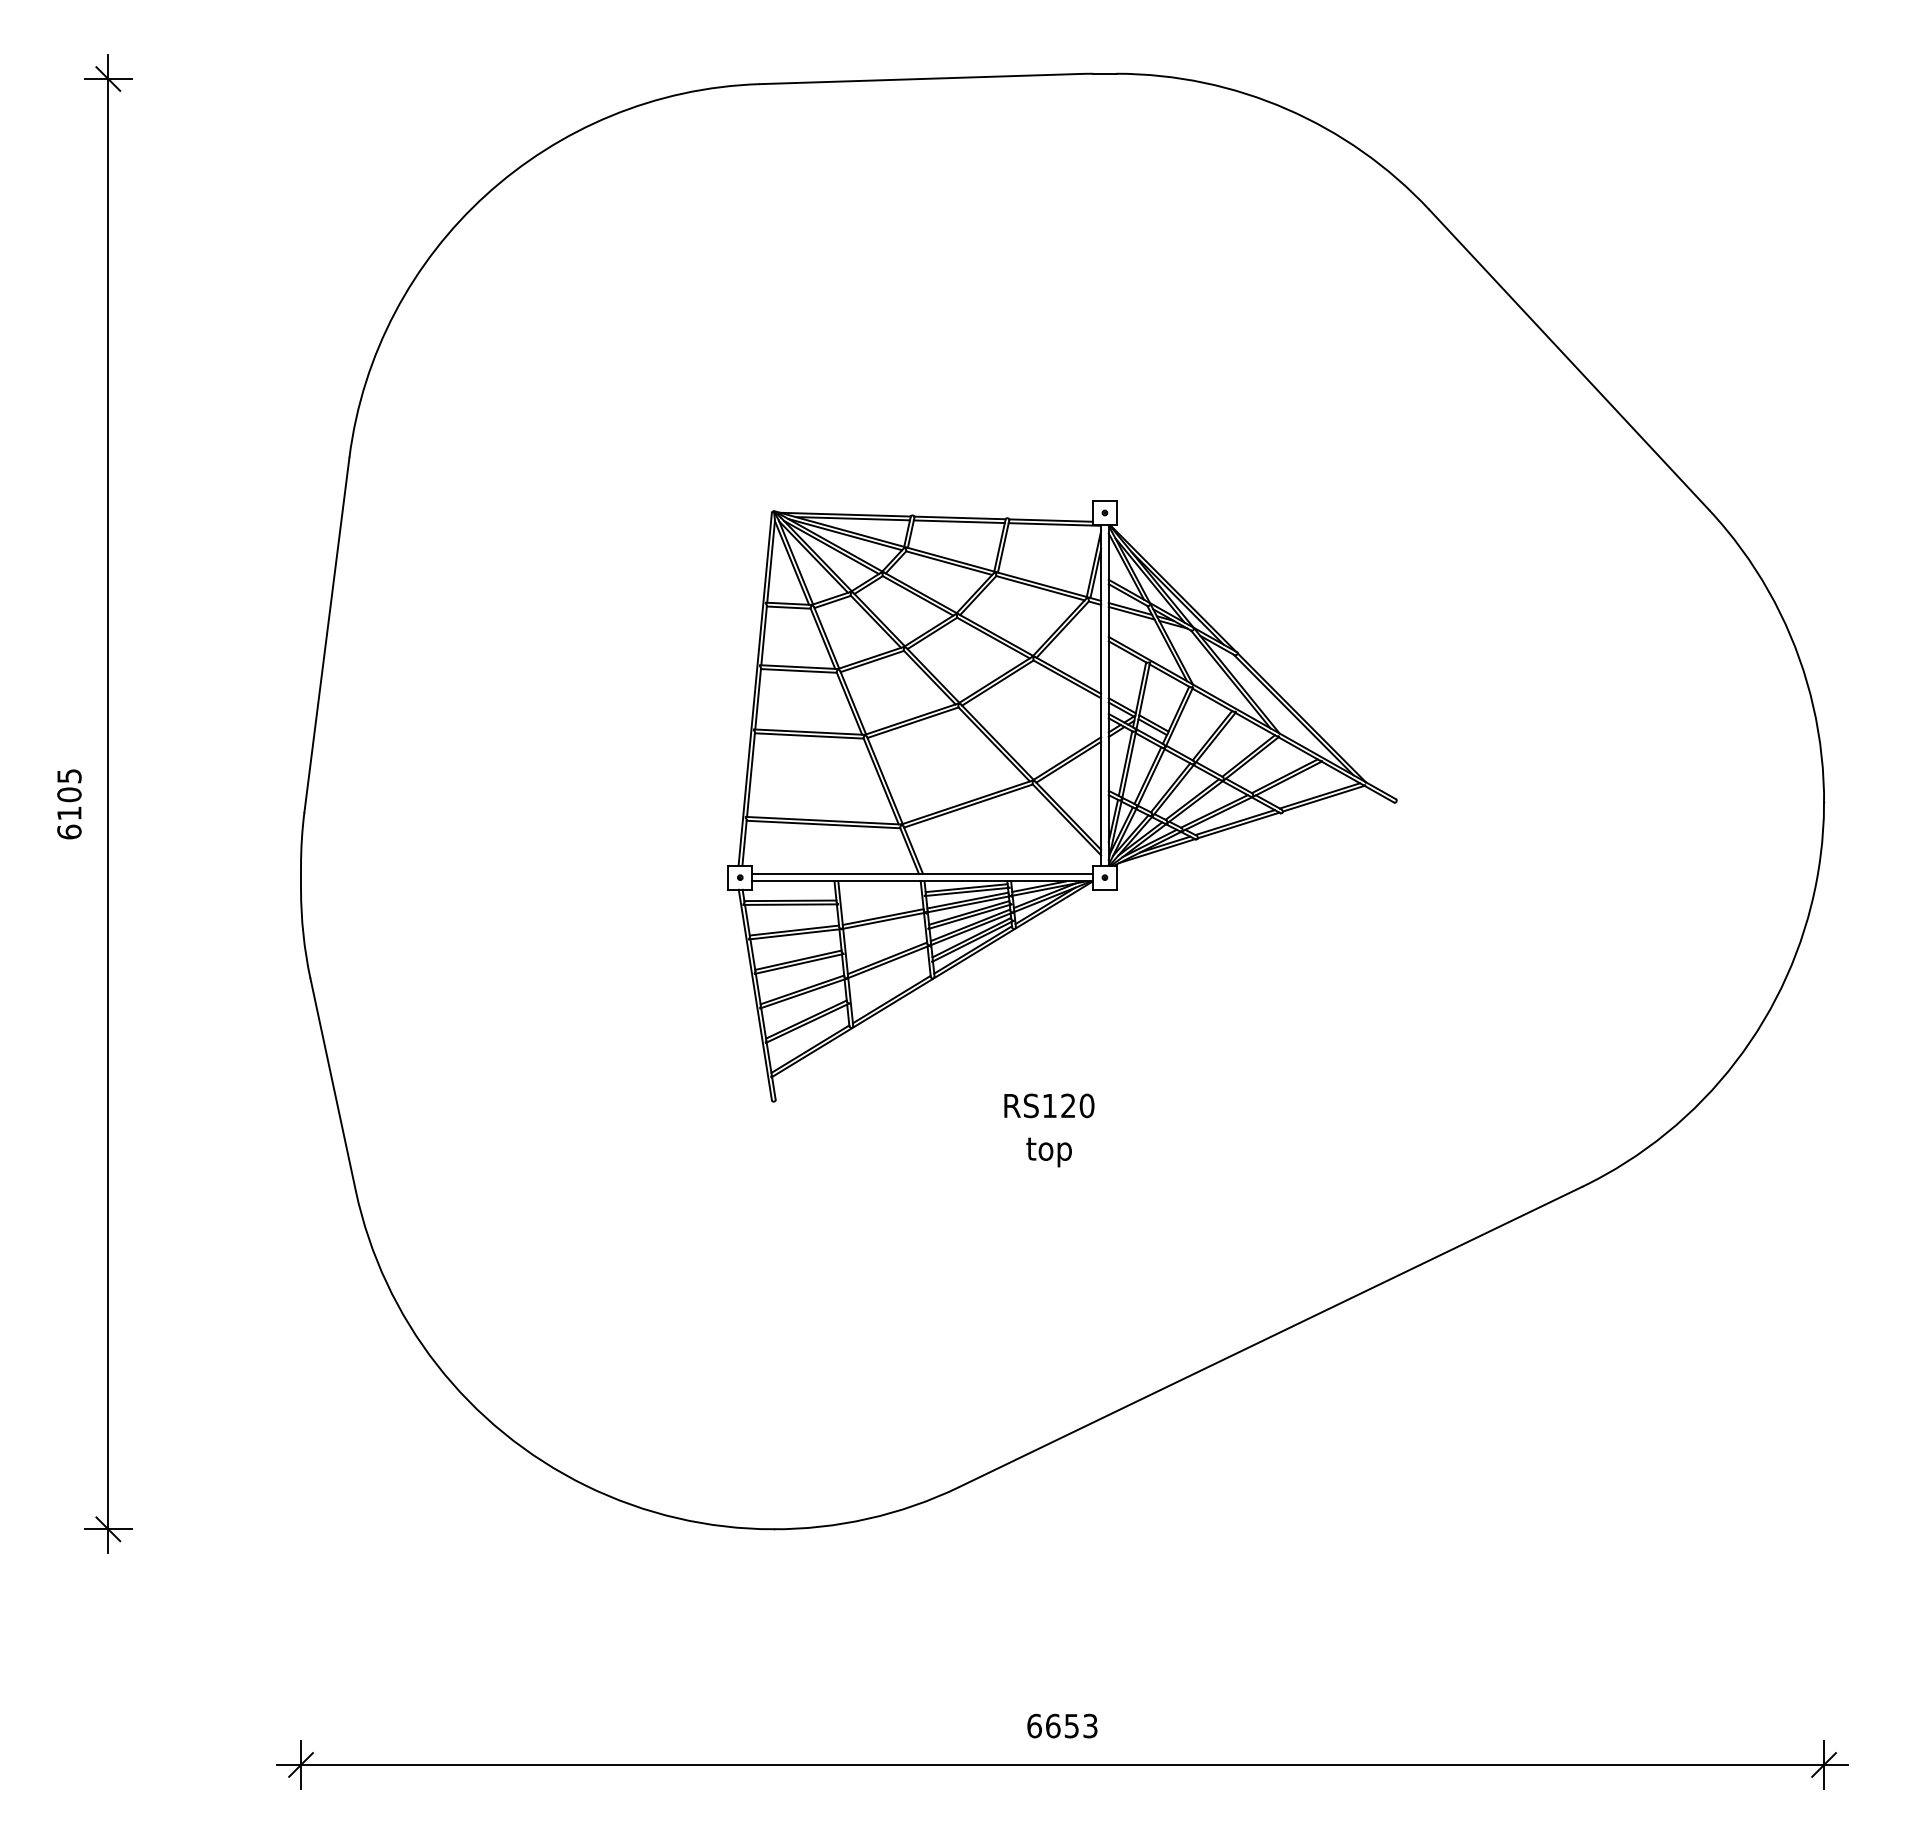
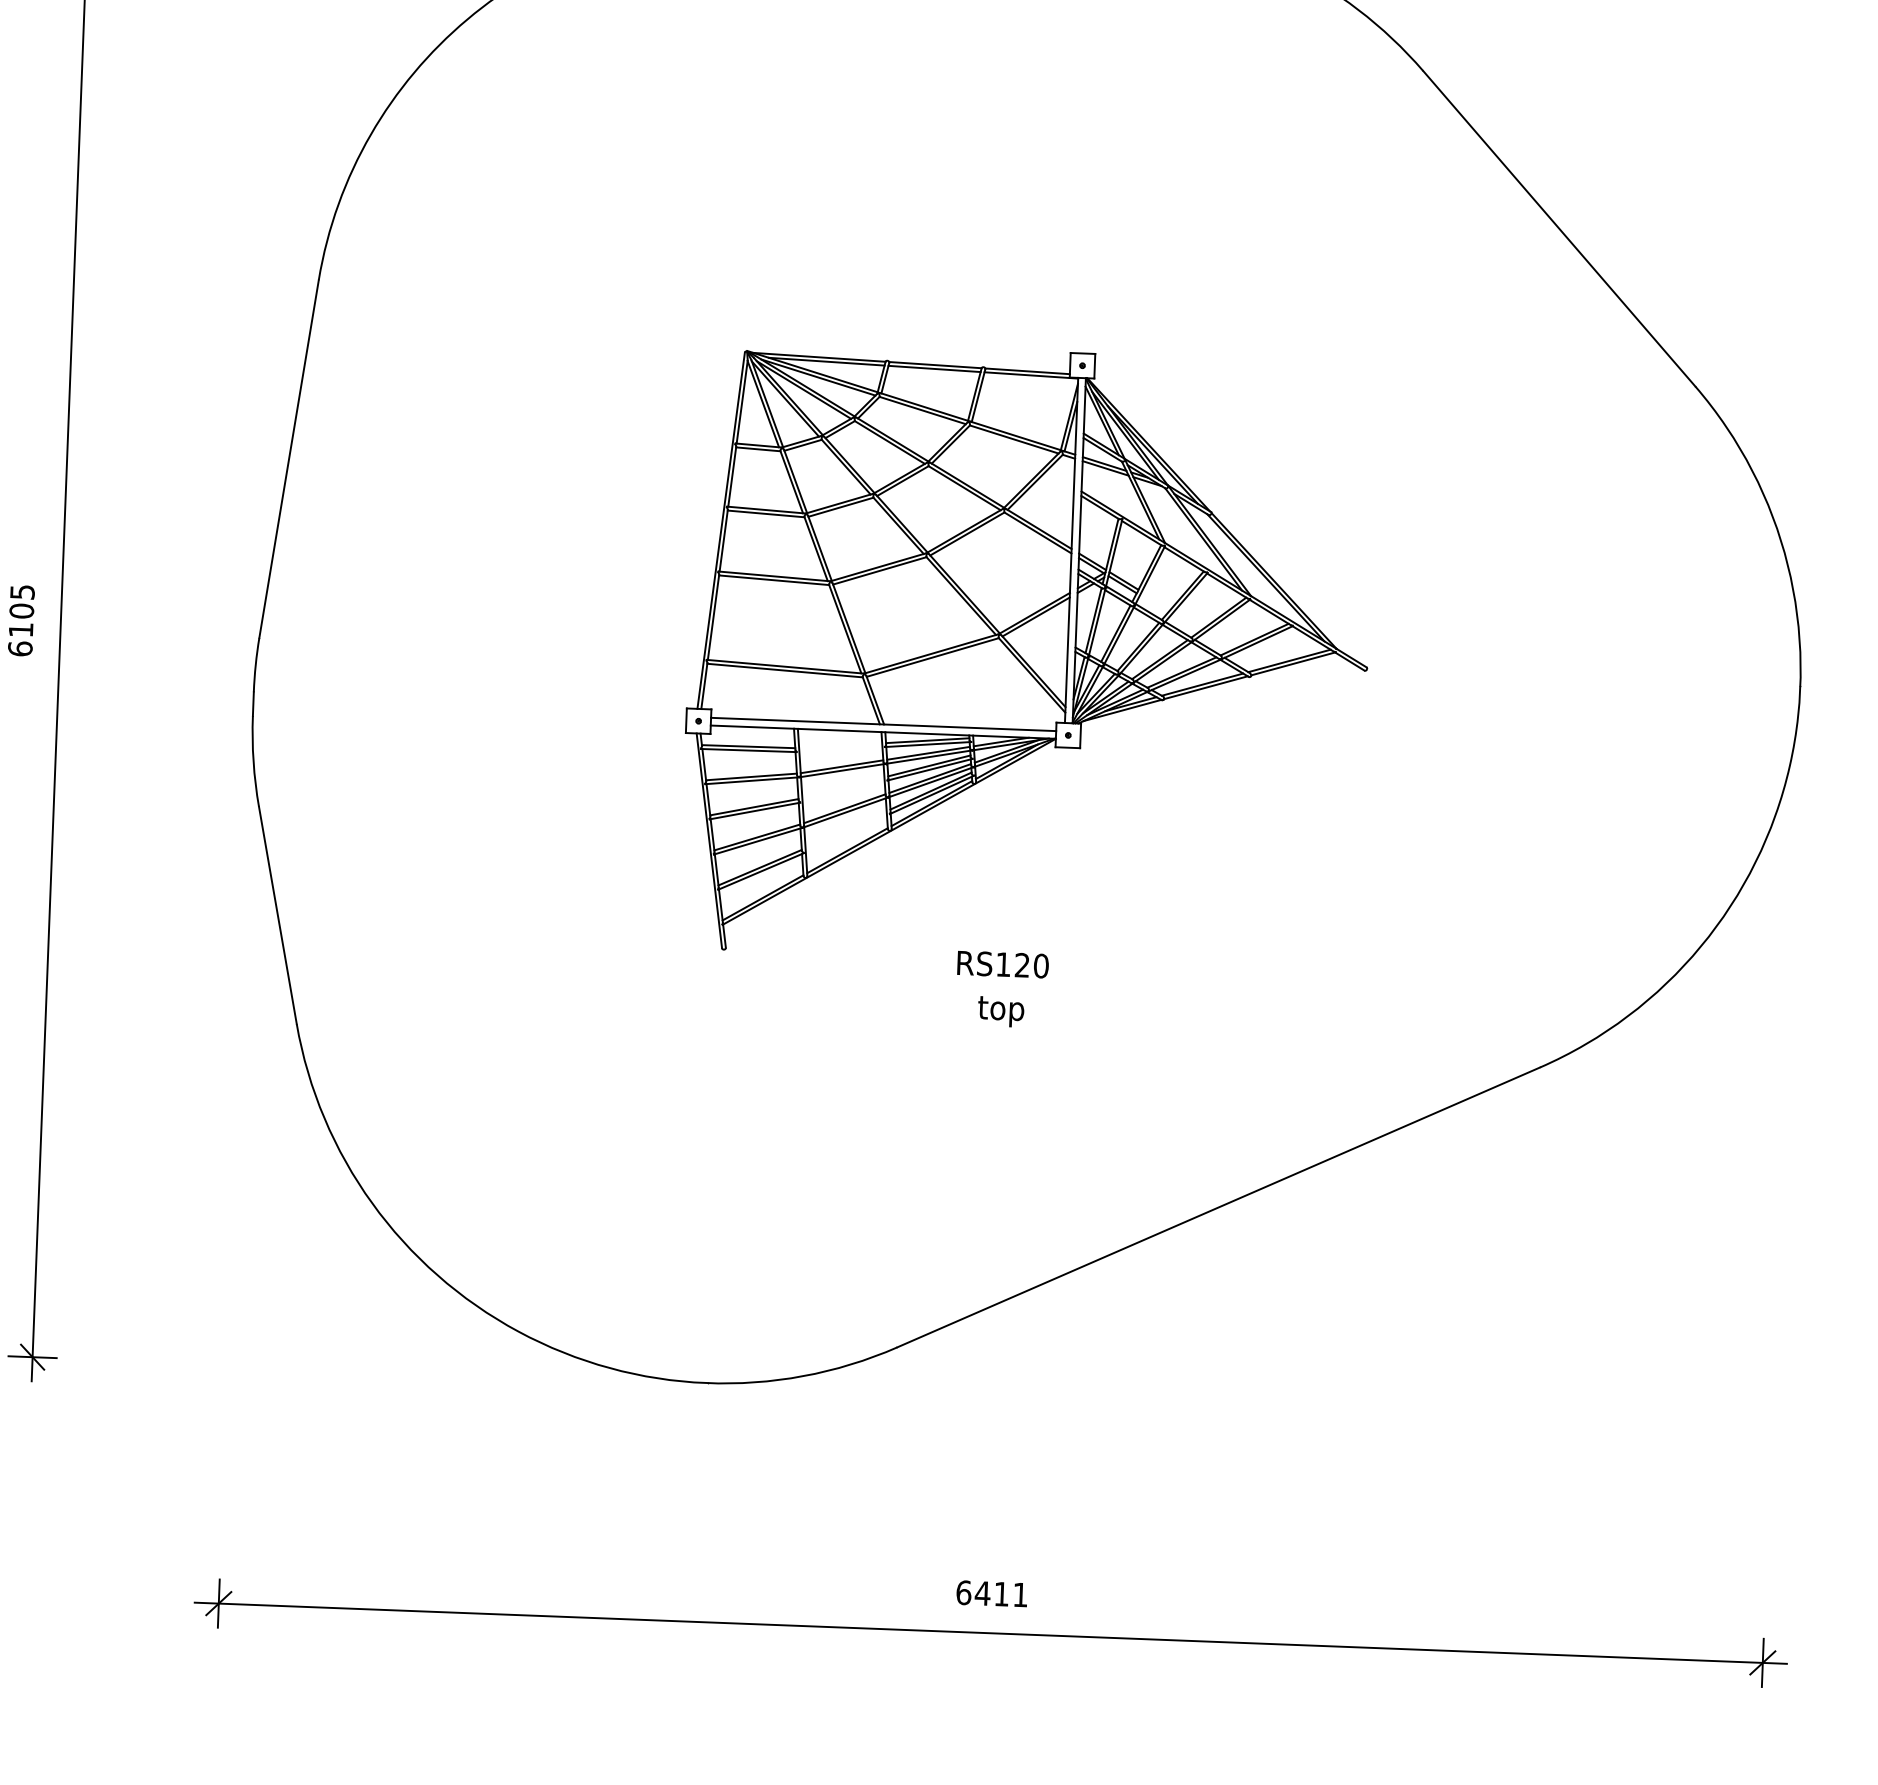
text: (1071, 1725) -> (1001, 1593), 6653 -> 6411

